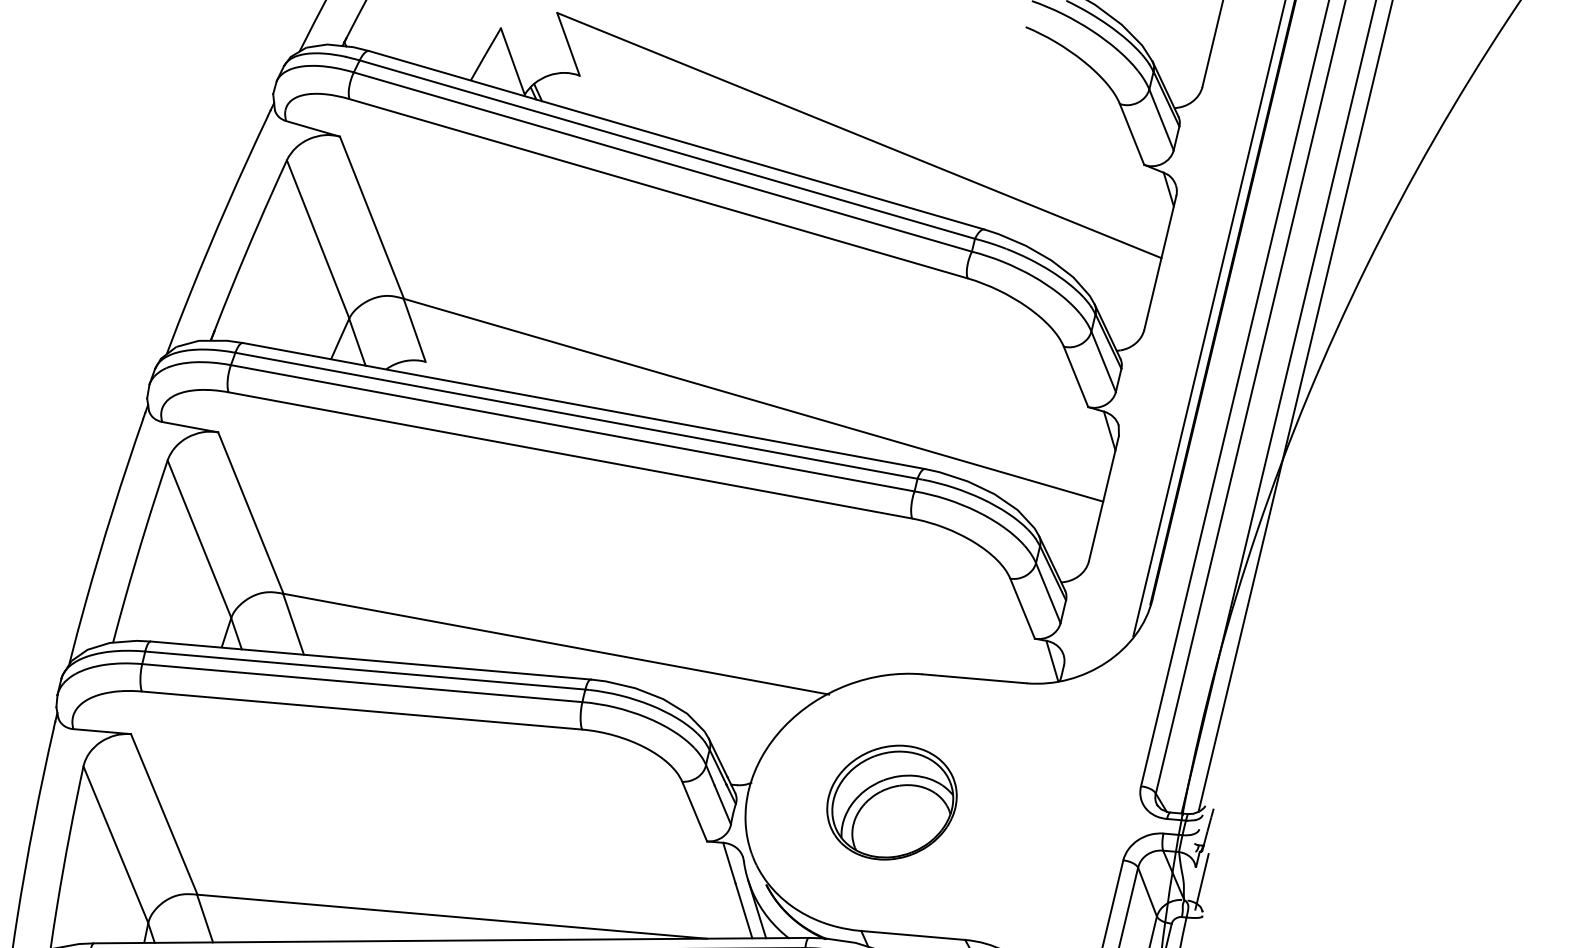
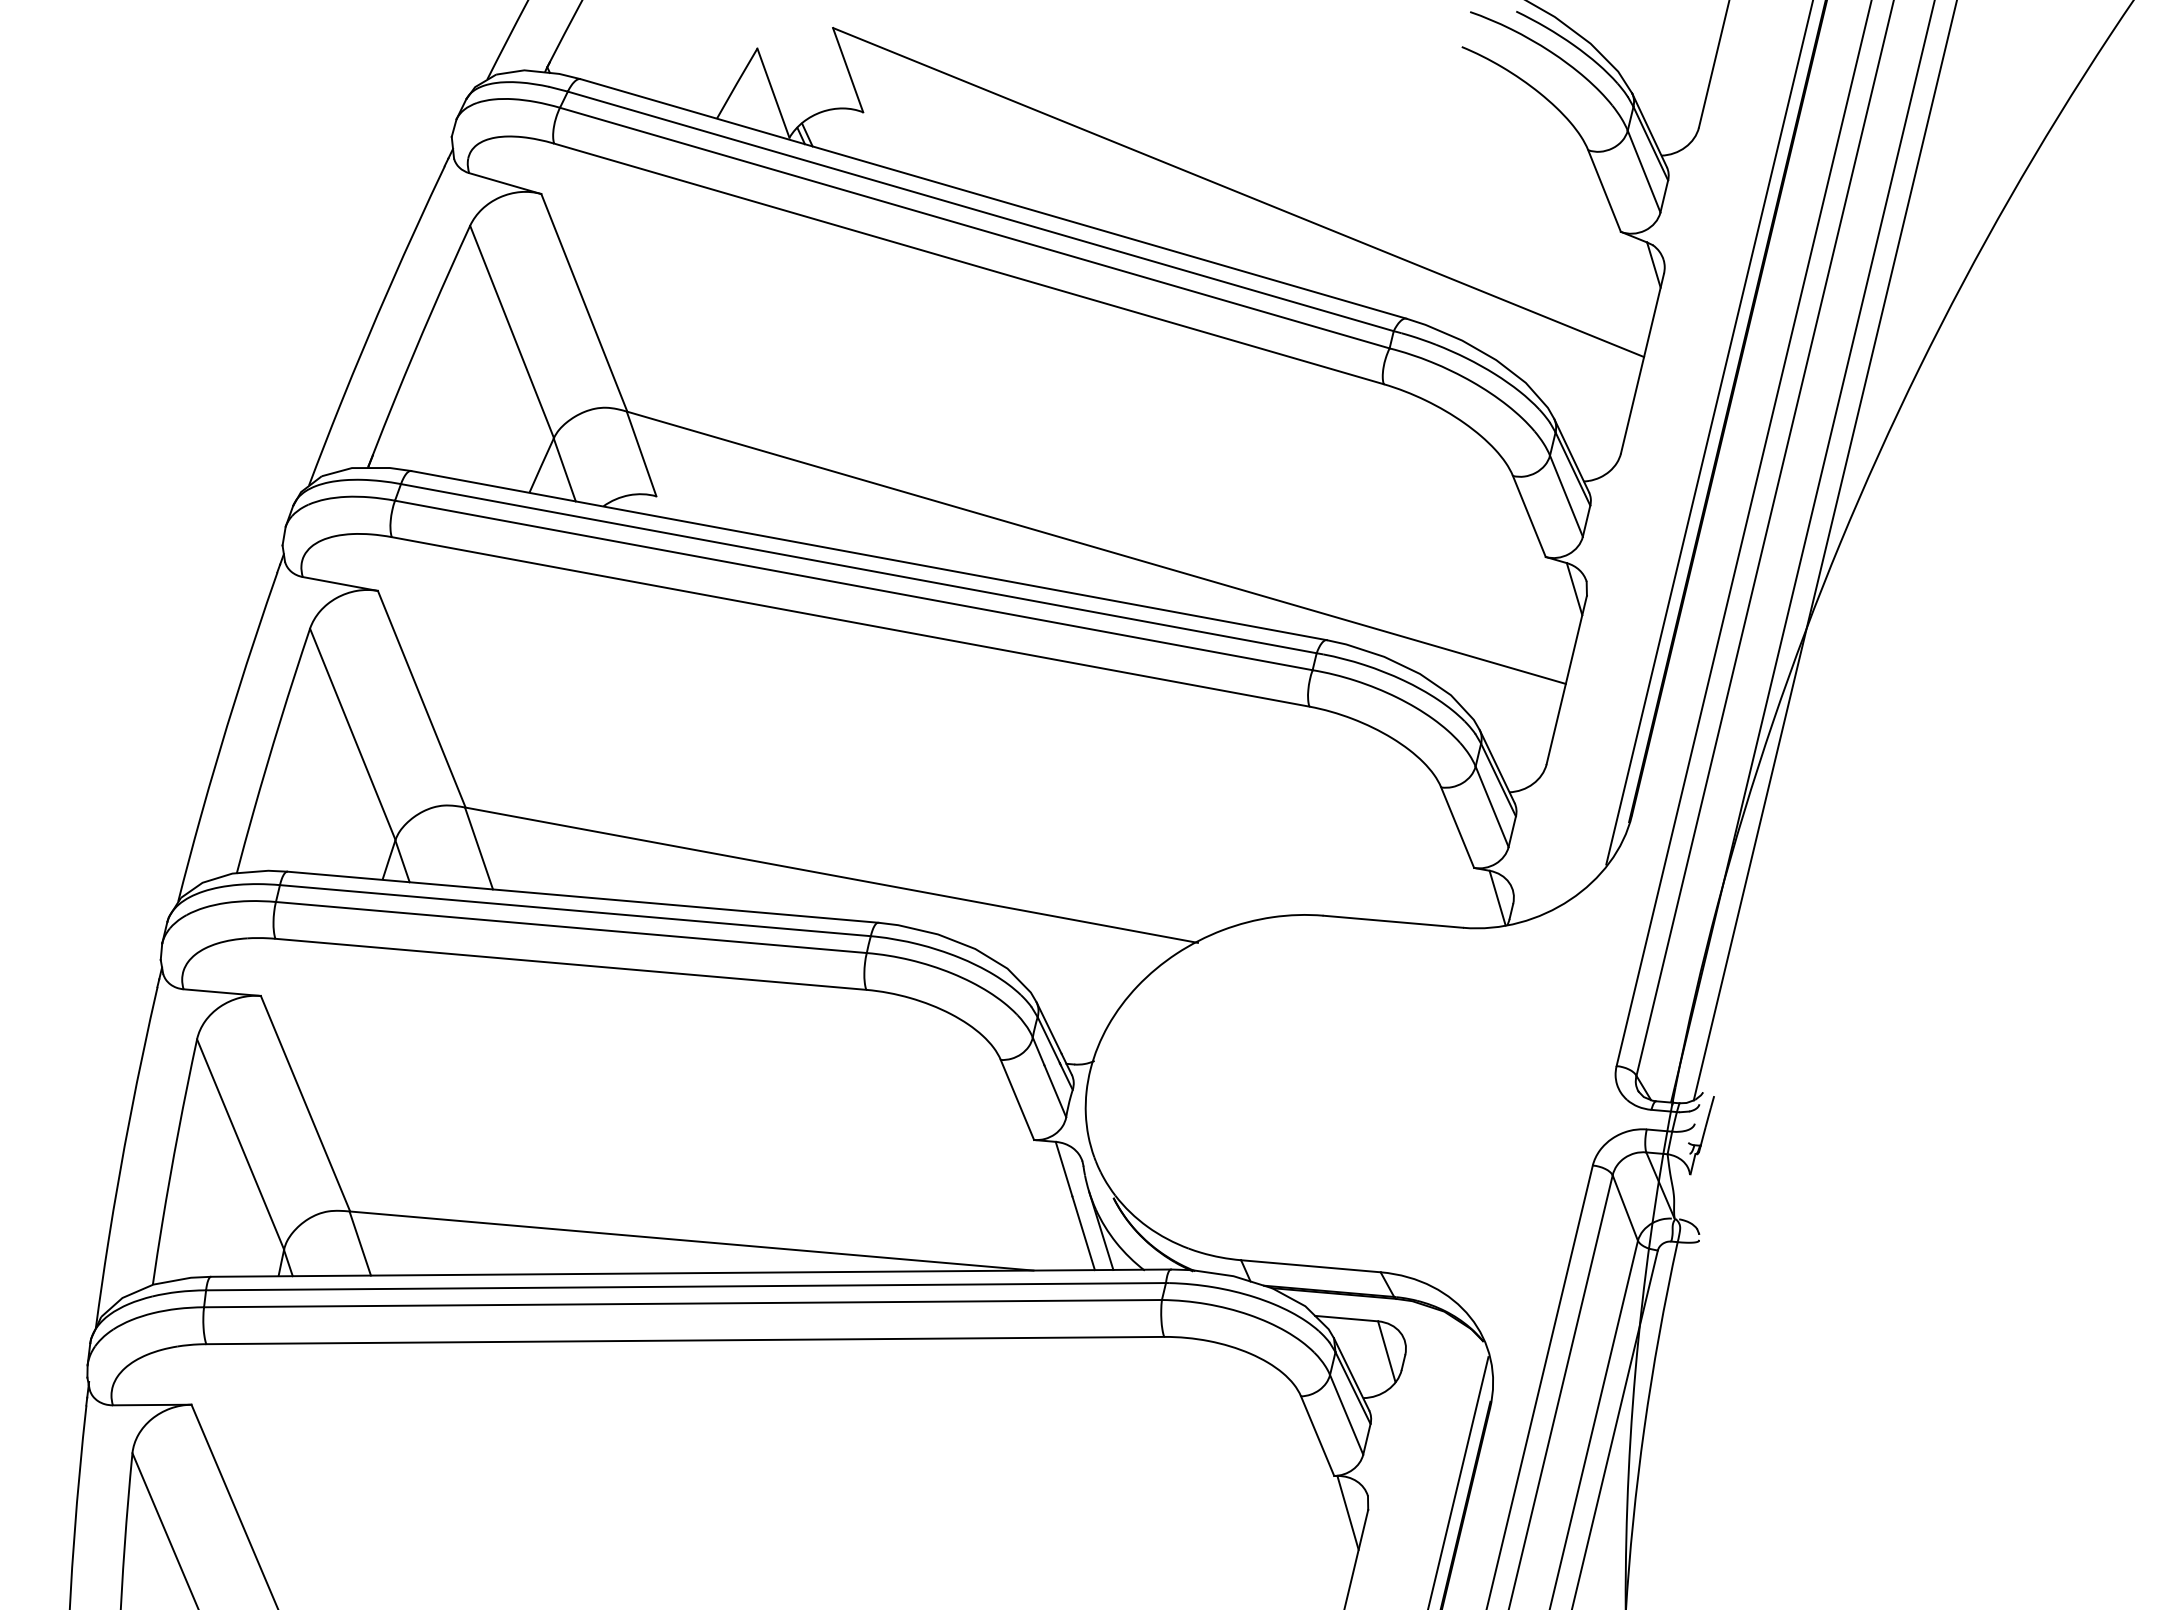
part: (892, 802) -> (1282, 1087), removed
line: (1202, 881) -> (1698, 1193), removed

